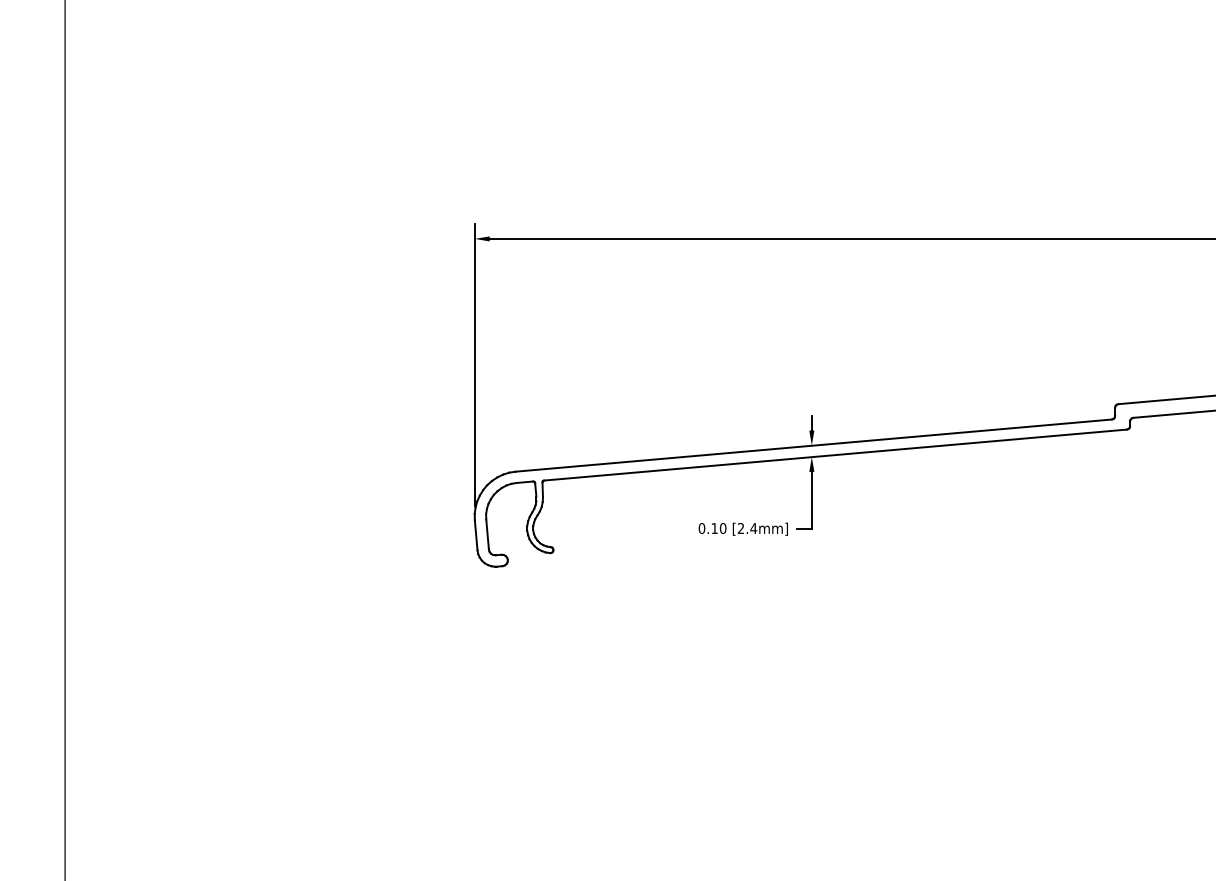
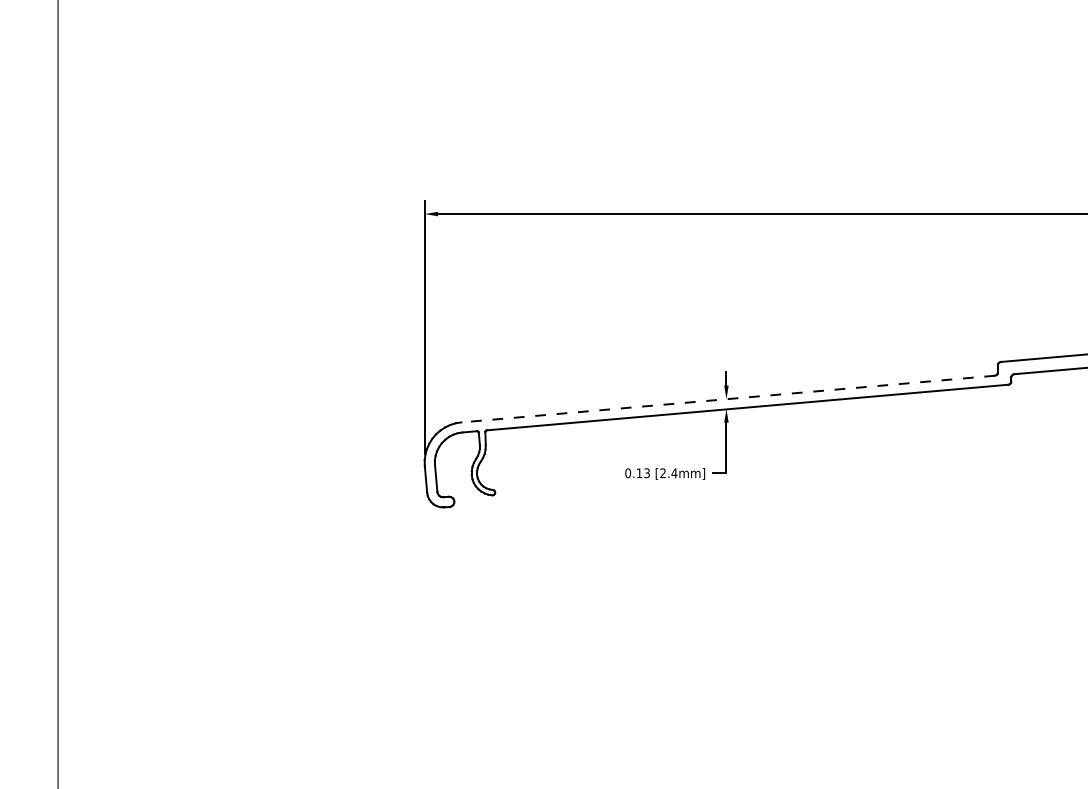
line: (814, 446) -> (728, 399), solid -> dashed
text: (722, 528) -> (646, 473), 0.10 -> 0.13

